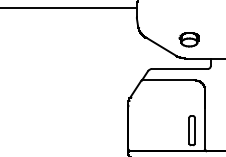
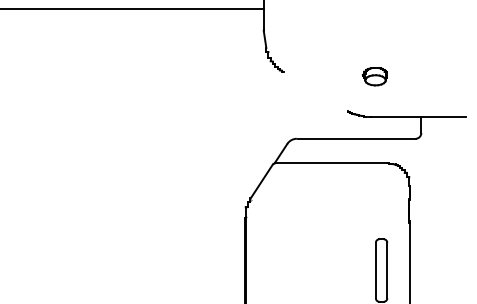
part: (188, 39) -> (373, 76), size x0.6
line: (161, 46) -> (316, 90), removed

